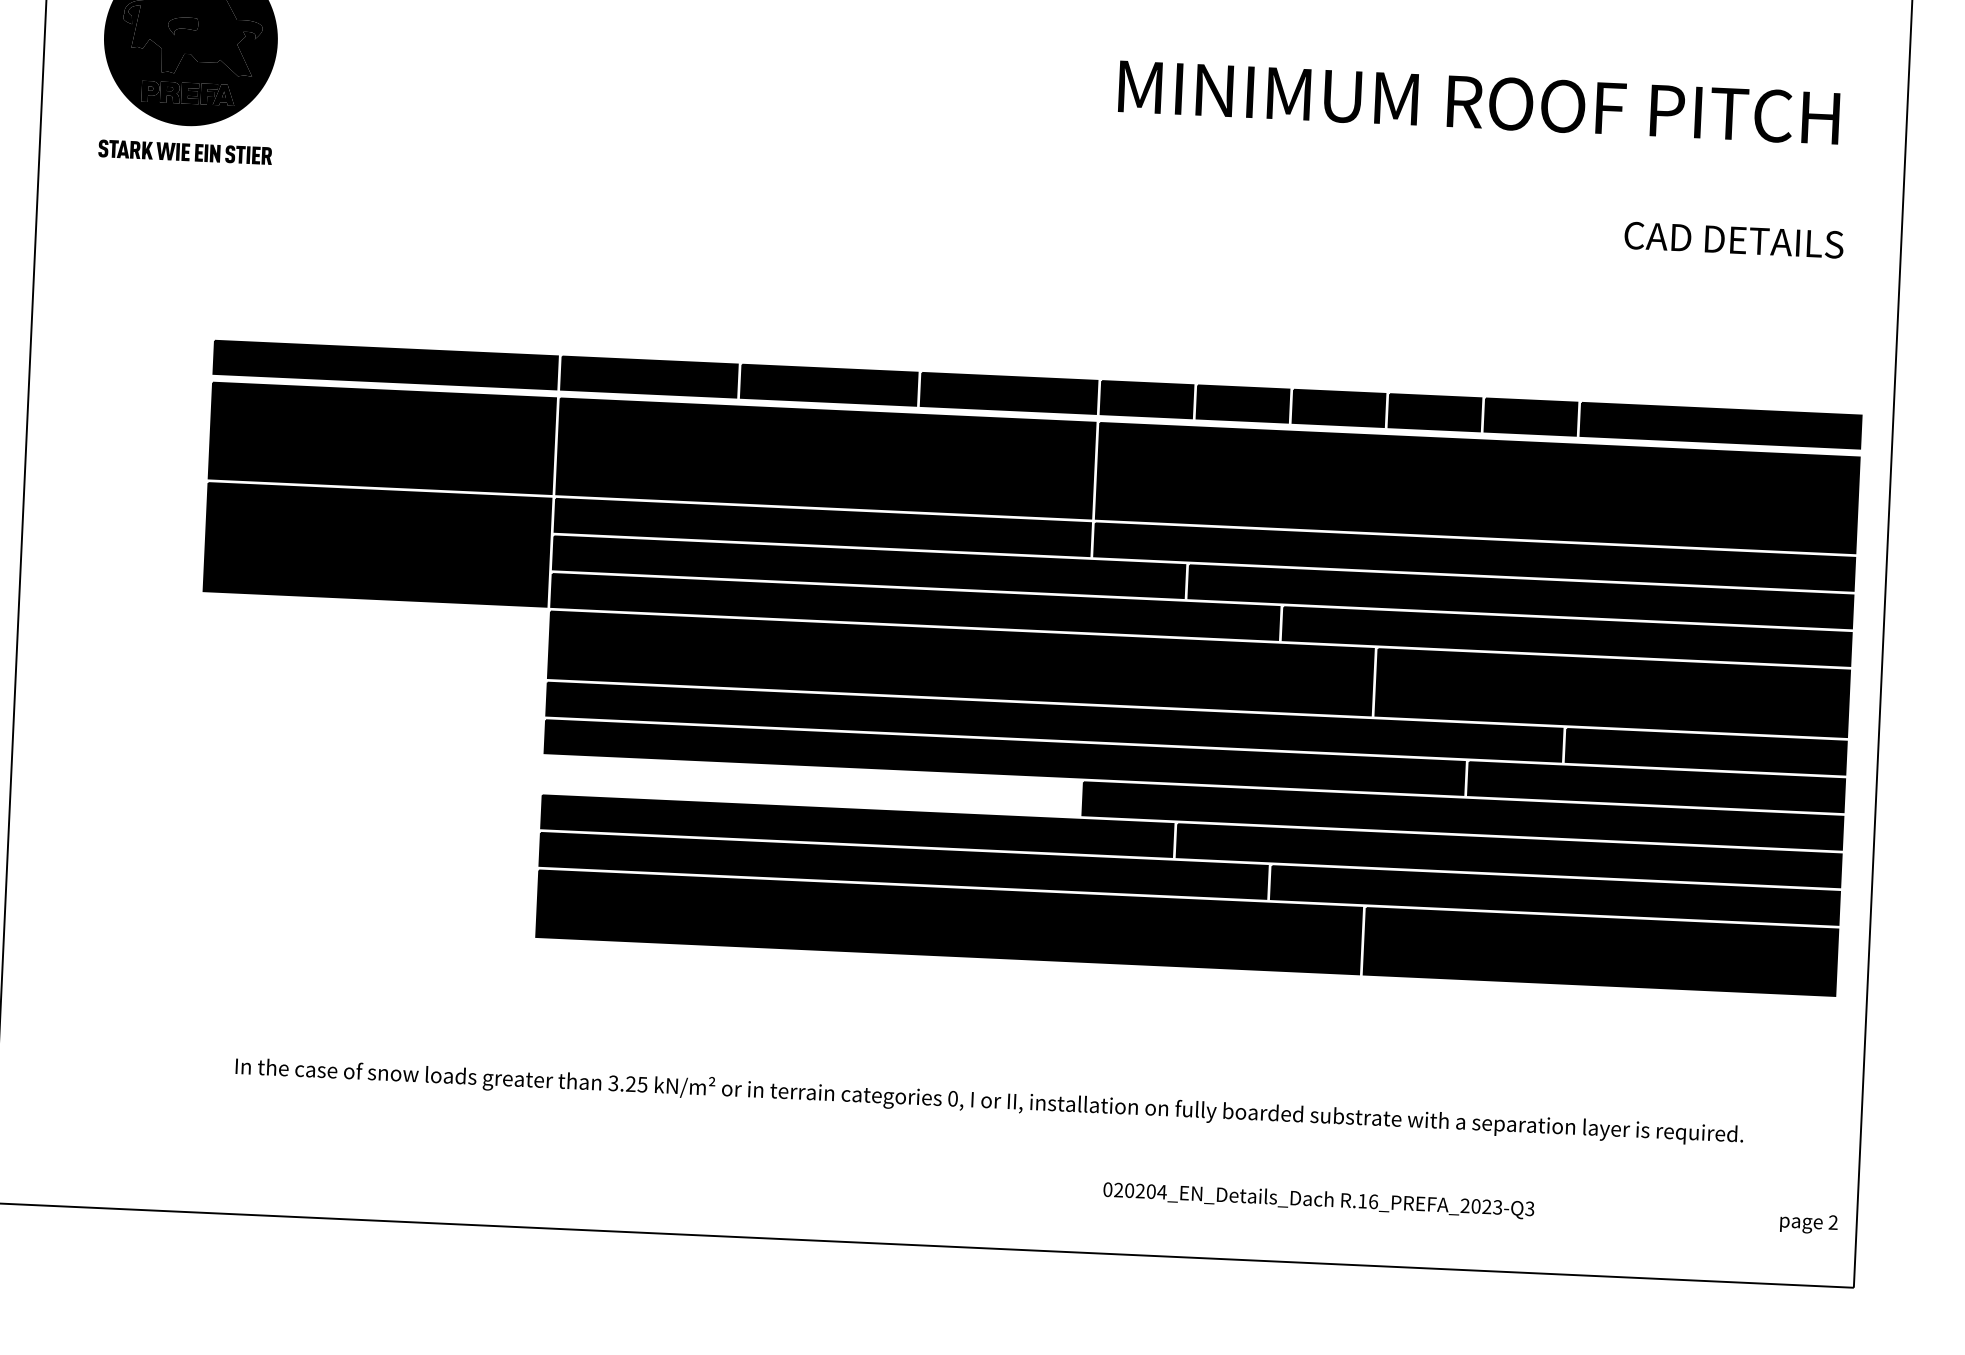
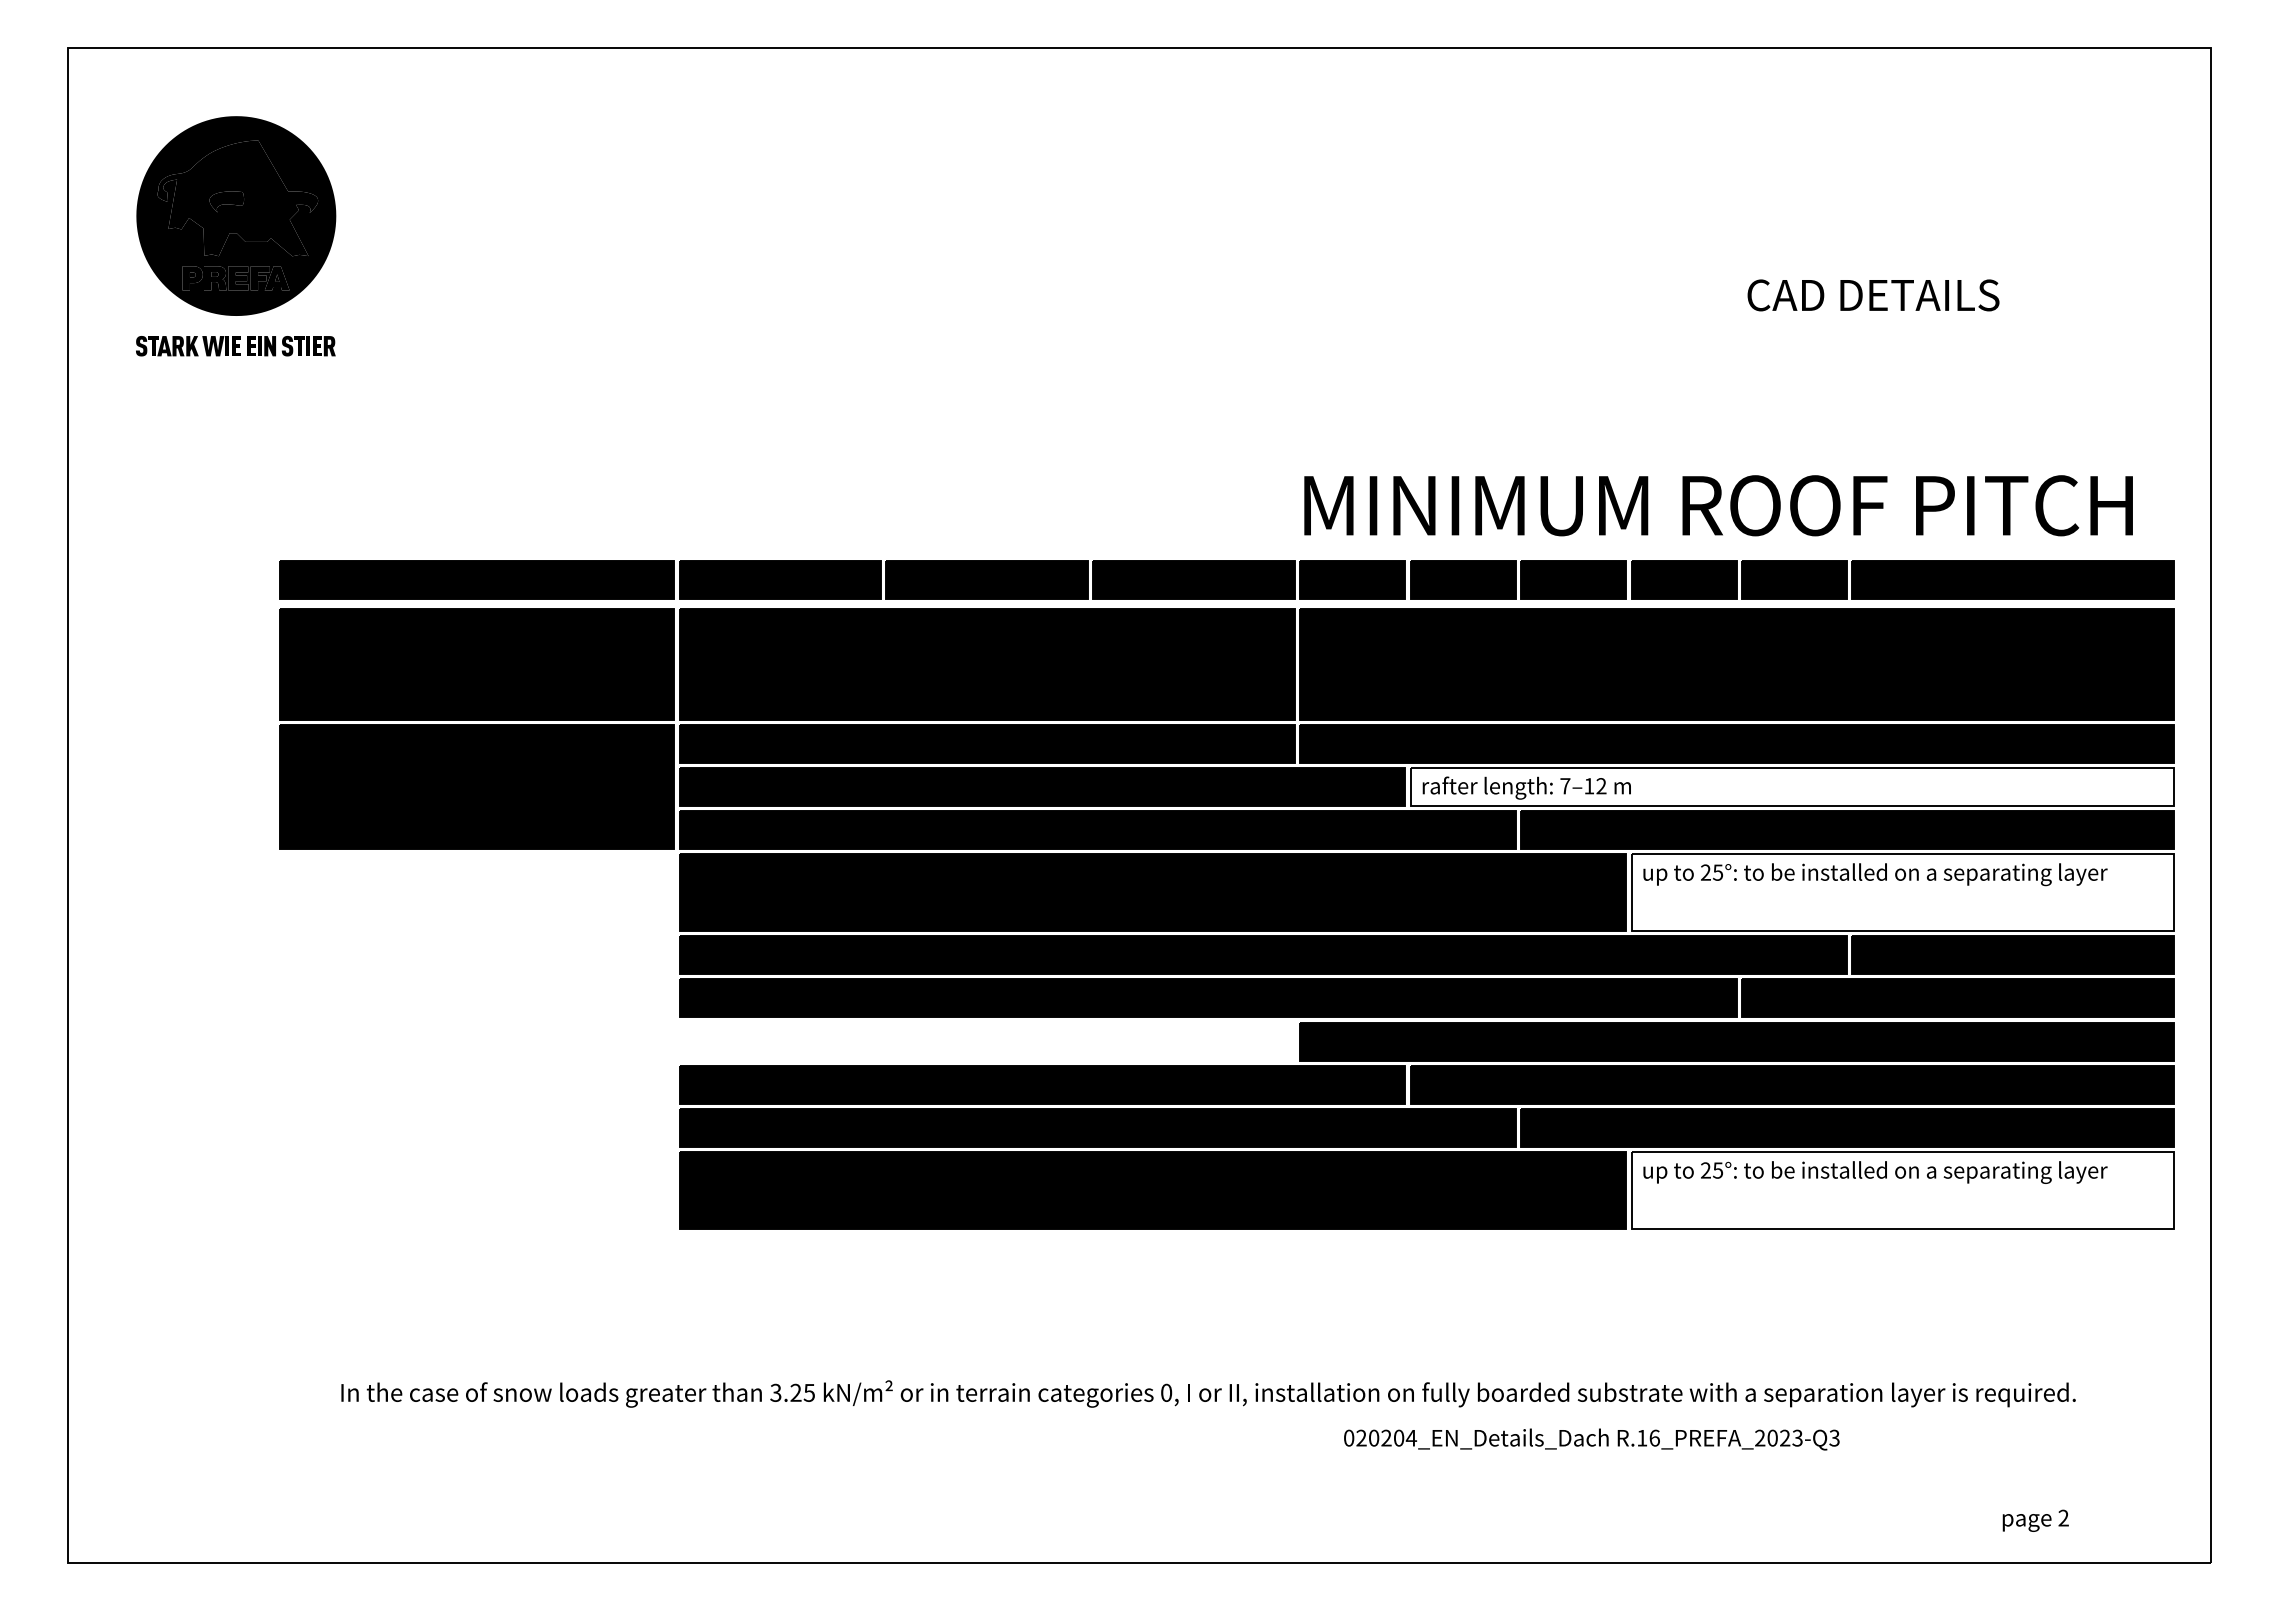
text: (1479, 102) -> (1718, 505), moved
text: (1734, 240) -> (1873, 295), moved
fill: (1521, 596) -> (1792, 786), removed
fill: (1612, 692) -> (1902, 892), removed
fill: (1600, 951) -> (1902, 1190), removed
text: (1318, 1200) -> (1591, 1439), moved
text: (1808, 1223) -> (2035, 1520), moved

